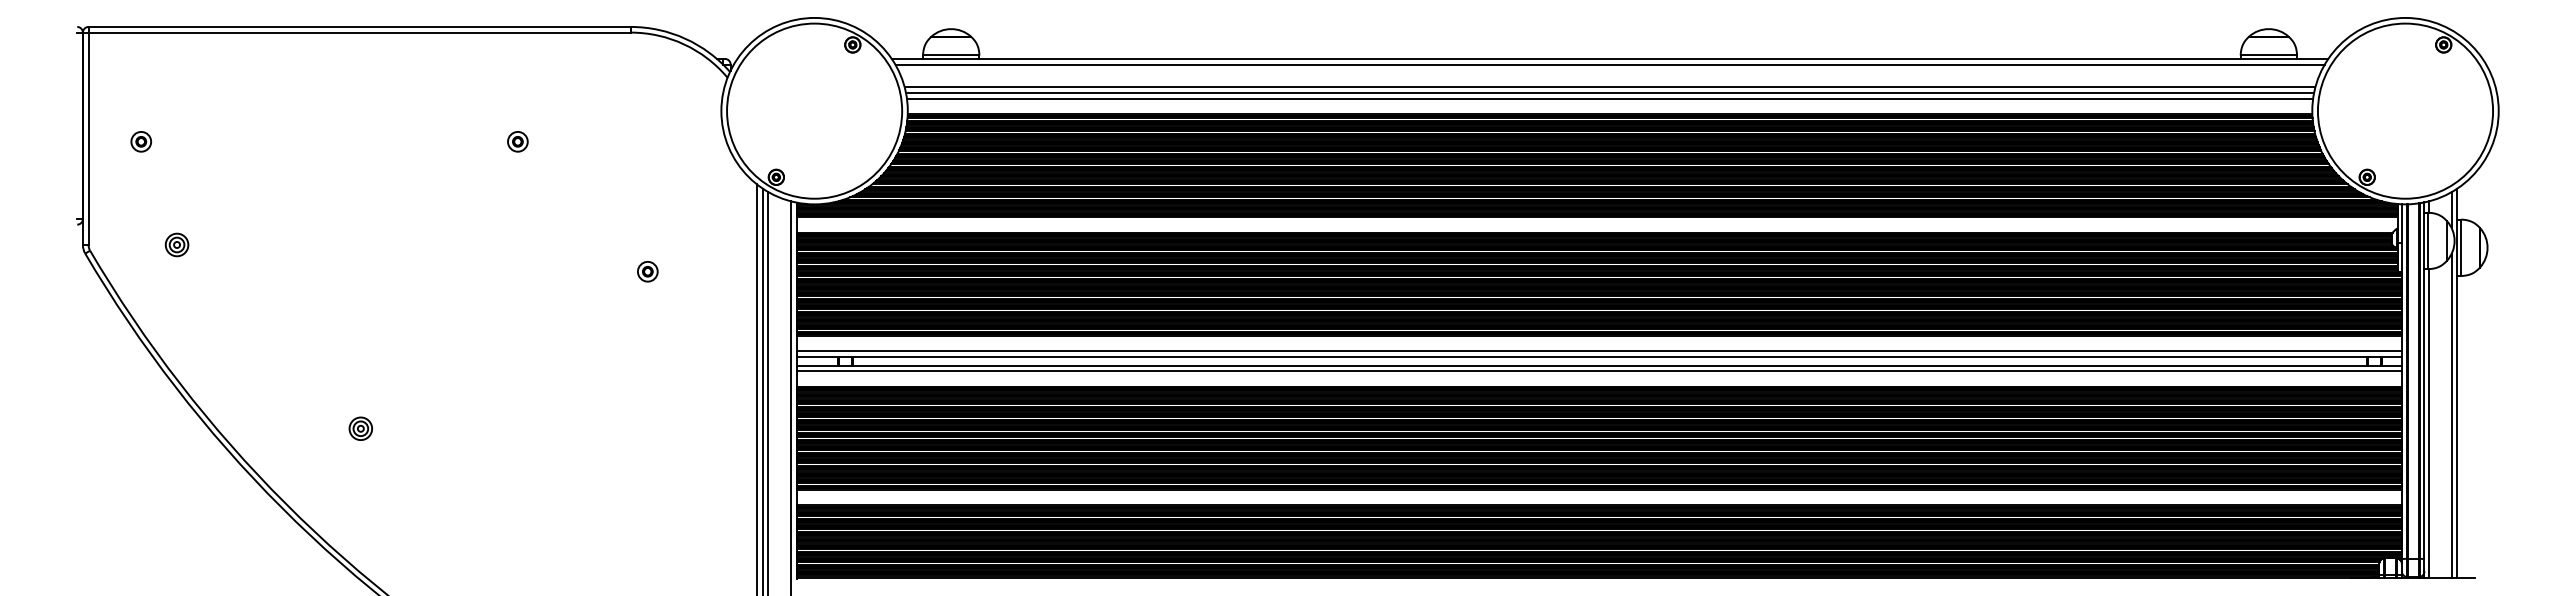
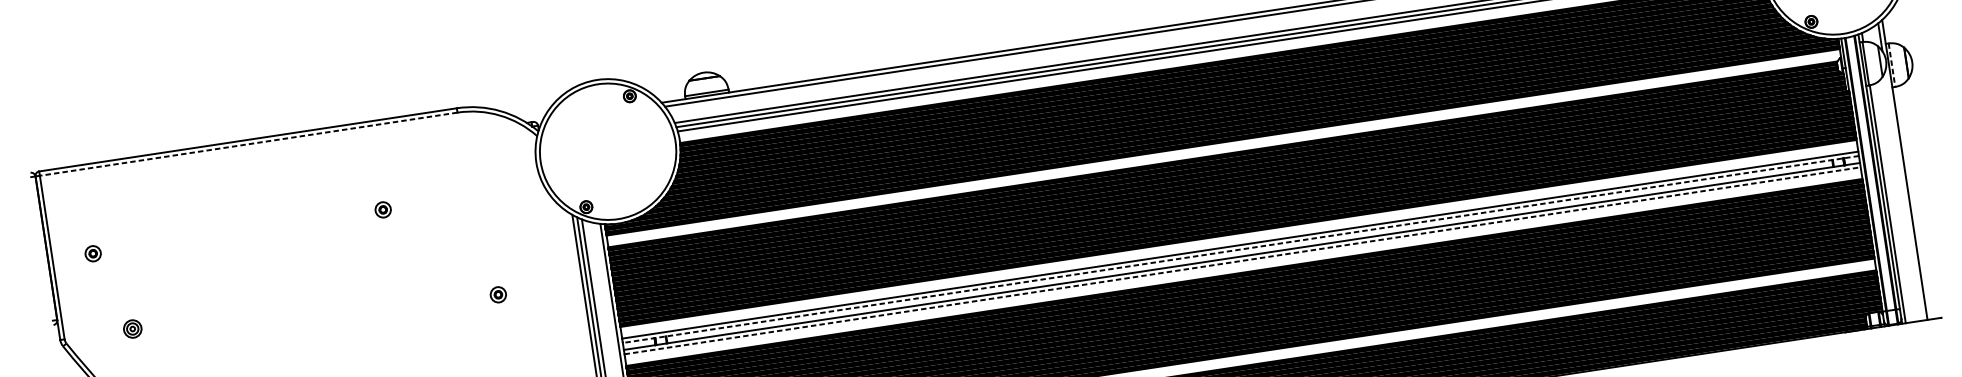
line: (359, 32) -> (248, 144), solid -> dashed
line: (2461, 248) -> (1892, 65), solid -> dashed
line: (1599, 356) -> (1241, 249), solid -> dashed
line: (1599, 371) -> (1242, 260), solid -> dashed
line: (2451, 415) -> (1904, 195), removed

